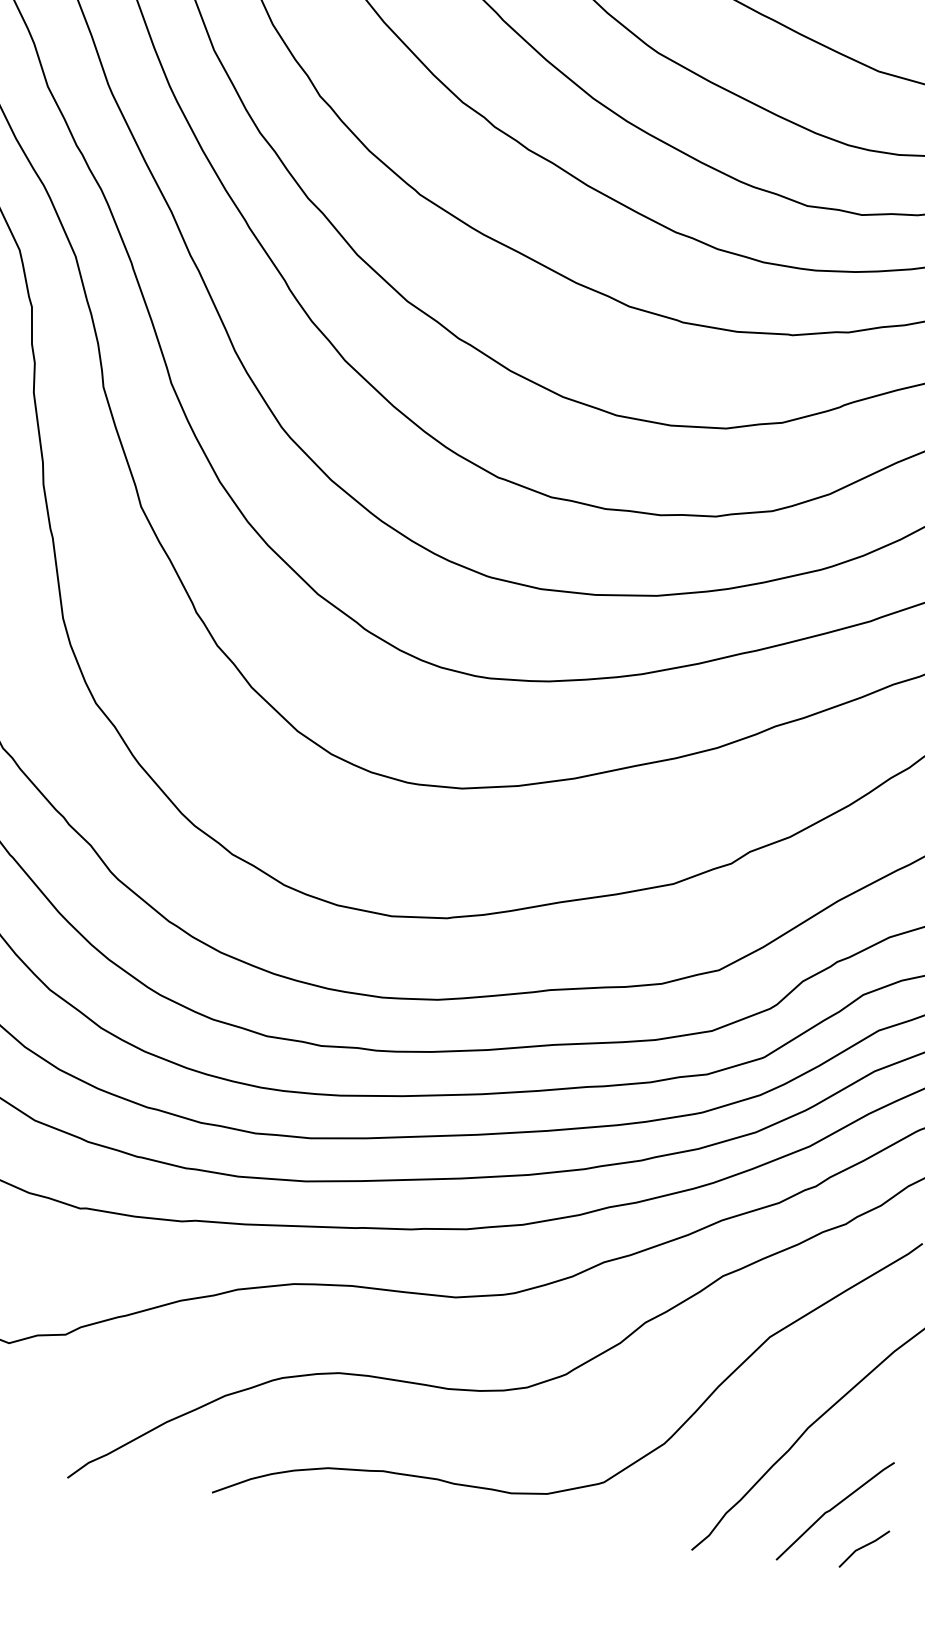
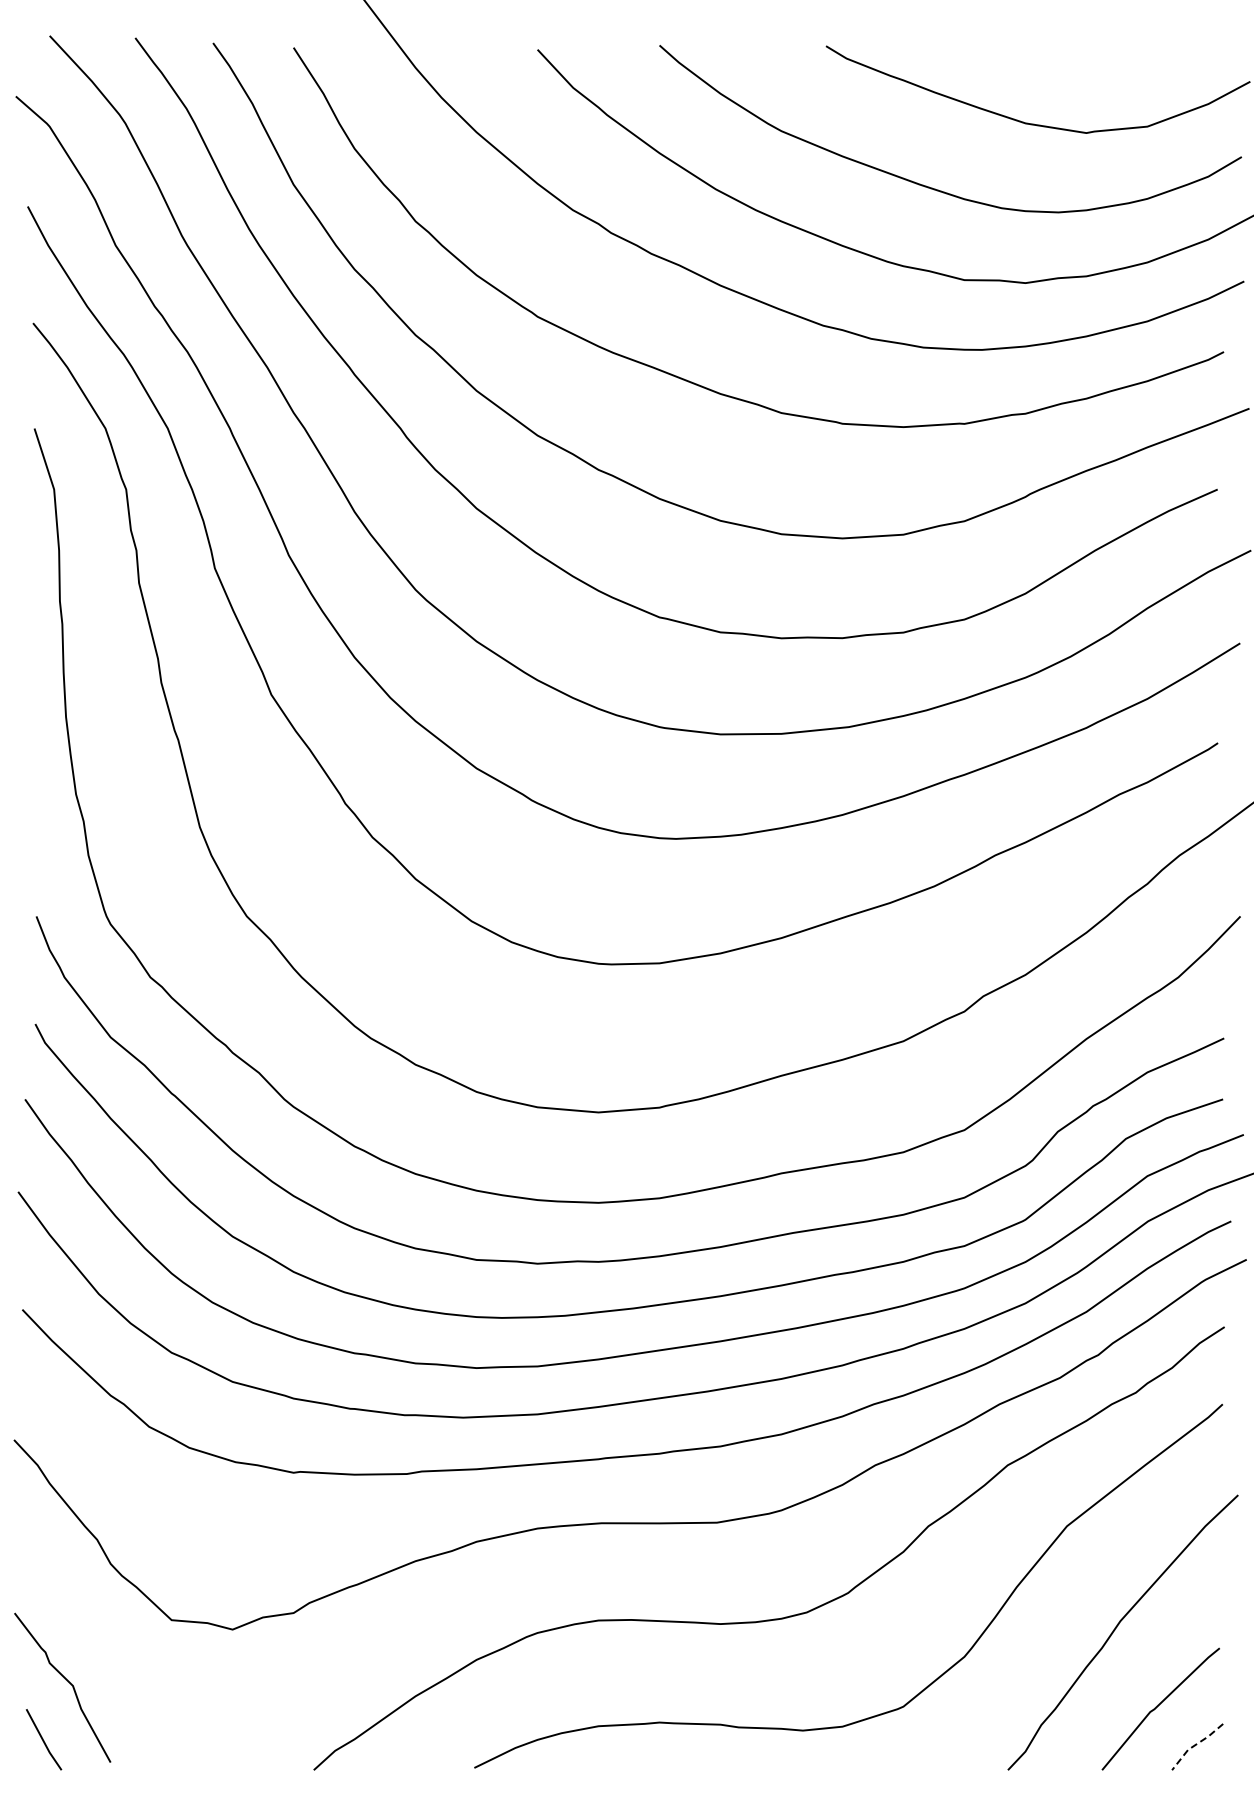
line: (862, 1547) -> (1195, 1745), solid -> dashed

